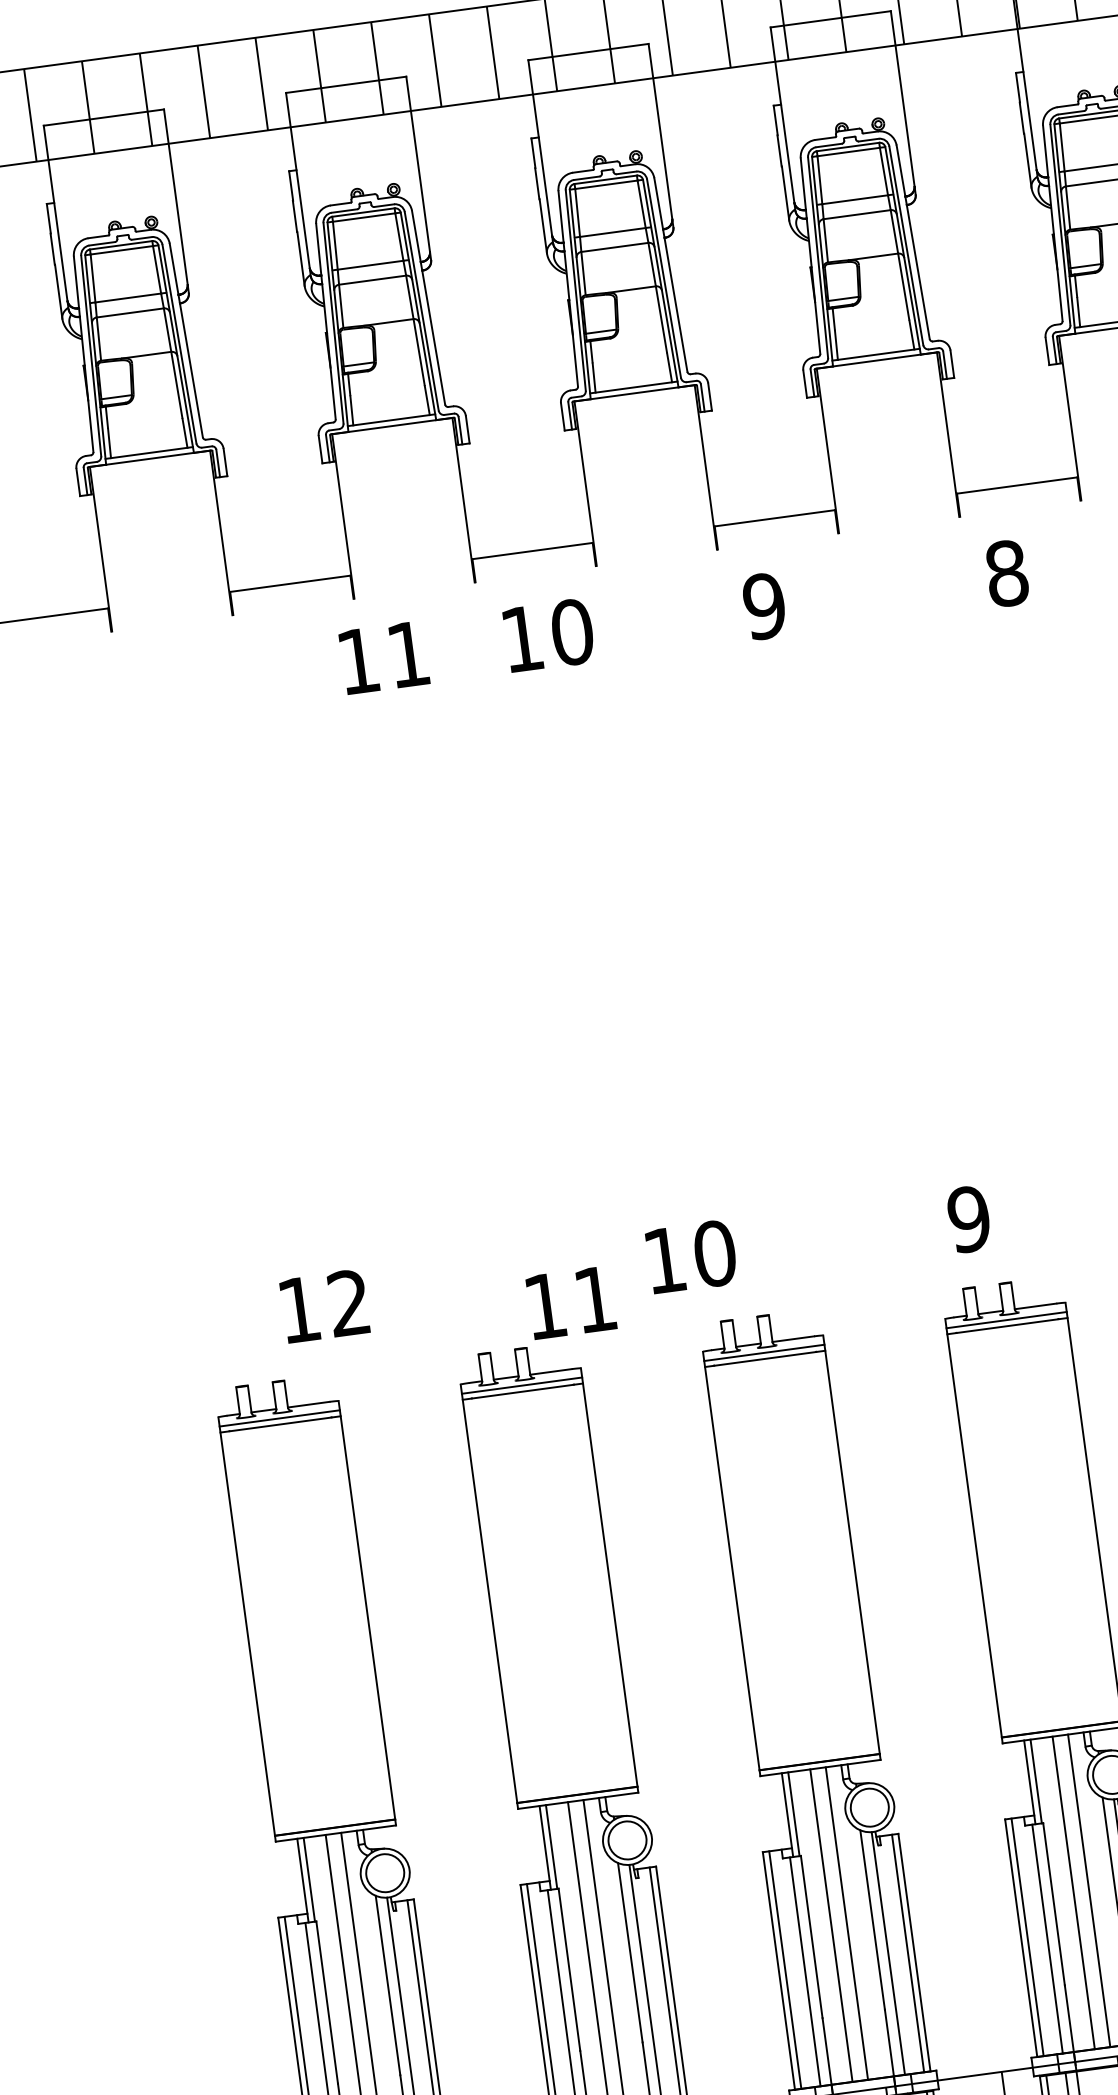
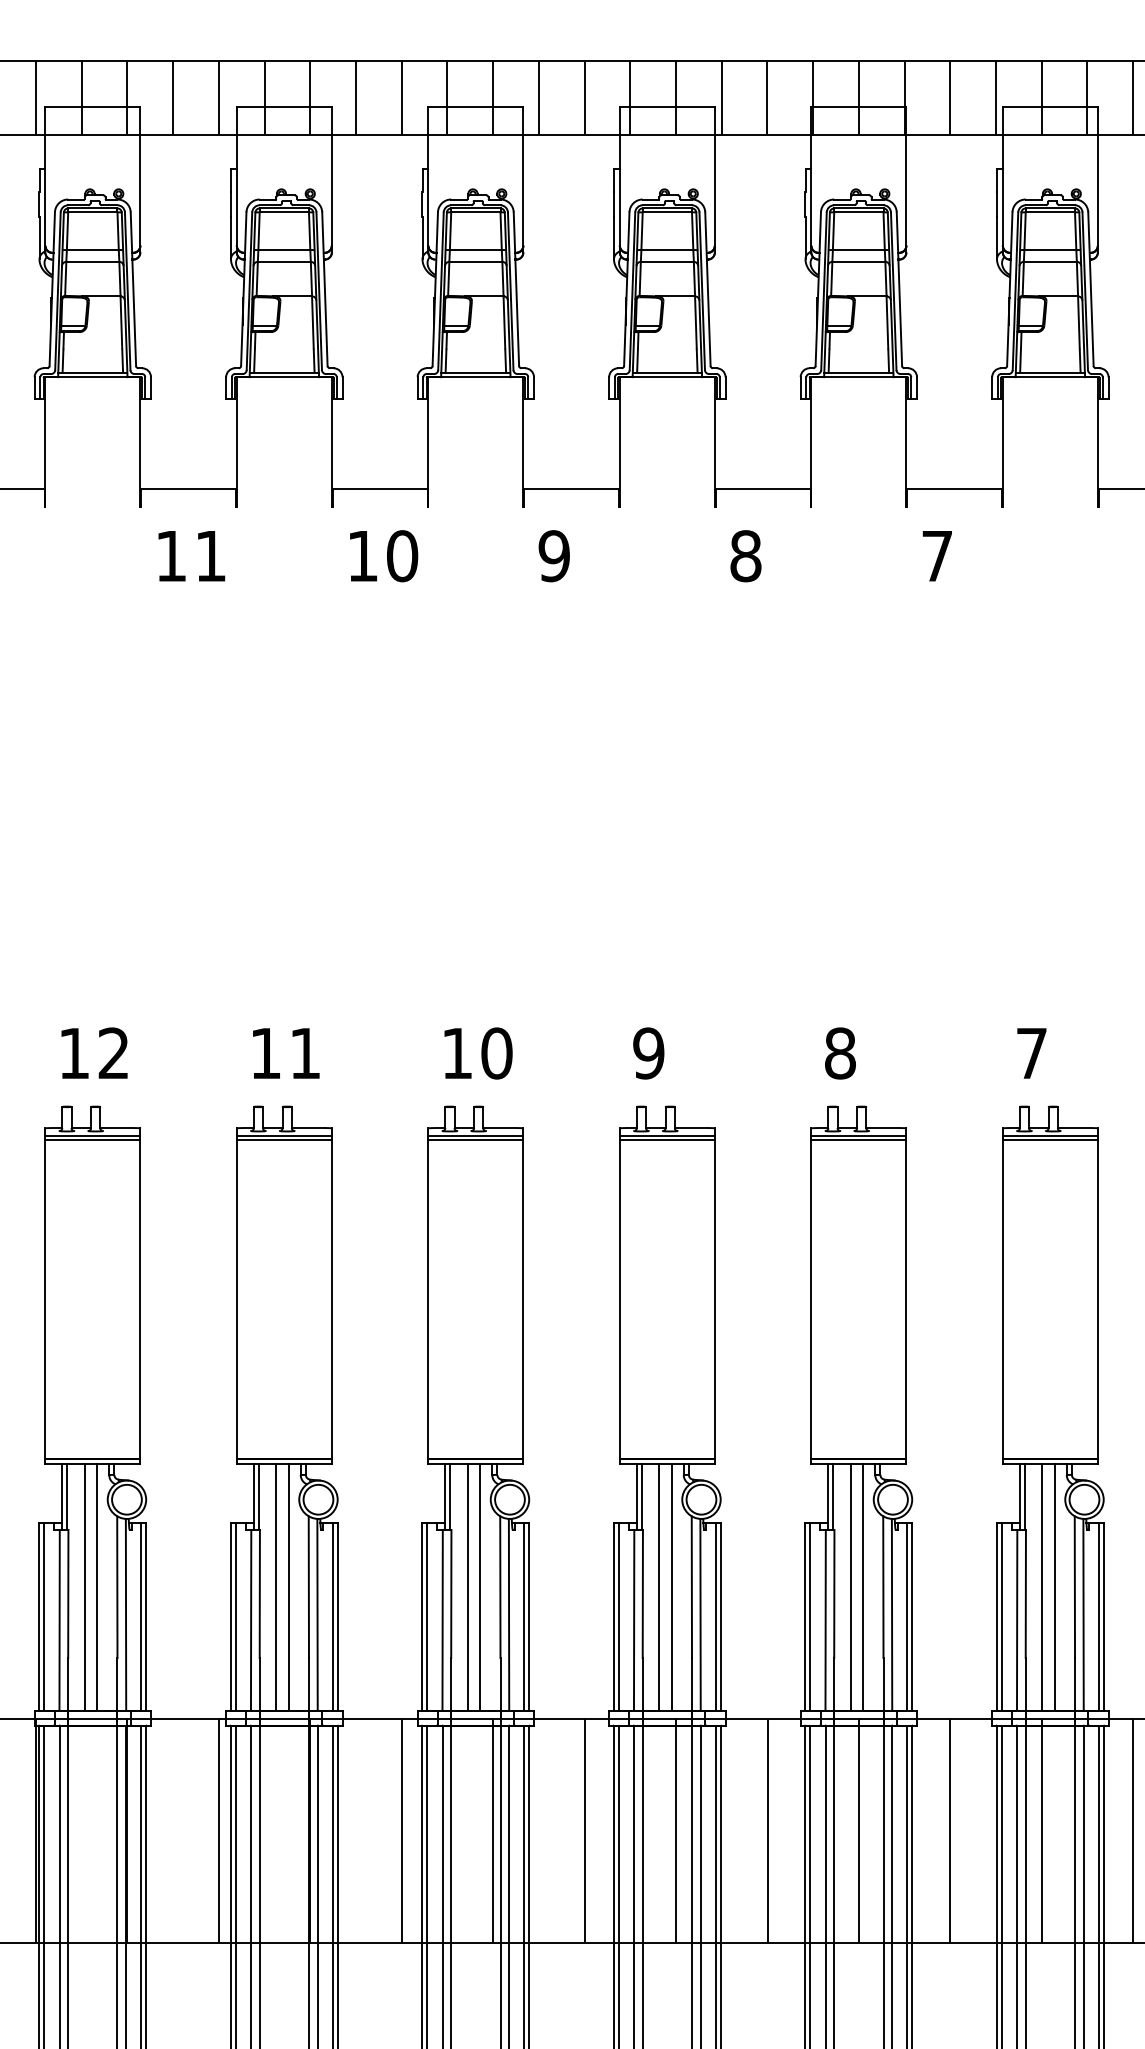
text: (383, 658) -> (191, 556), moved
text: (691, 1256) -> (478, 1053), moved
text: (571, 1302) -> (286, 1053), moved
text: (324, 1305) -> (94, 1052), moved

